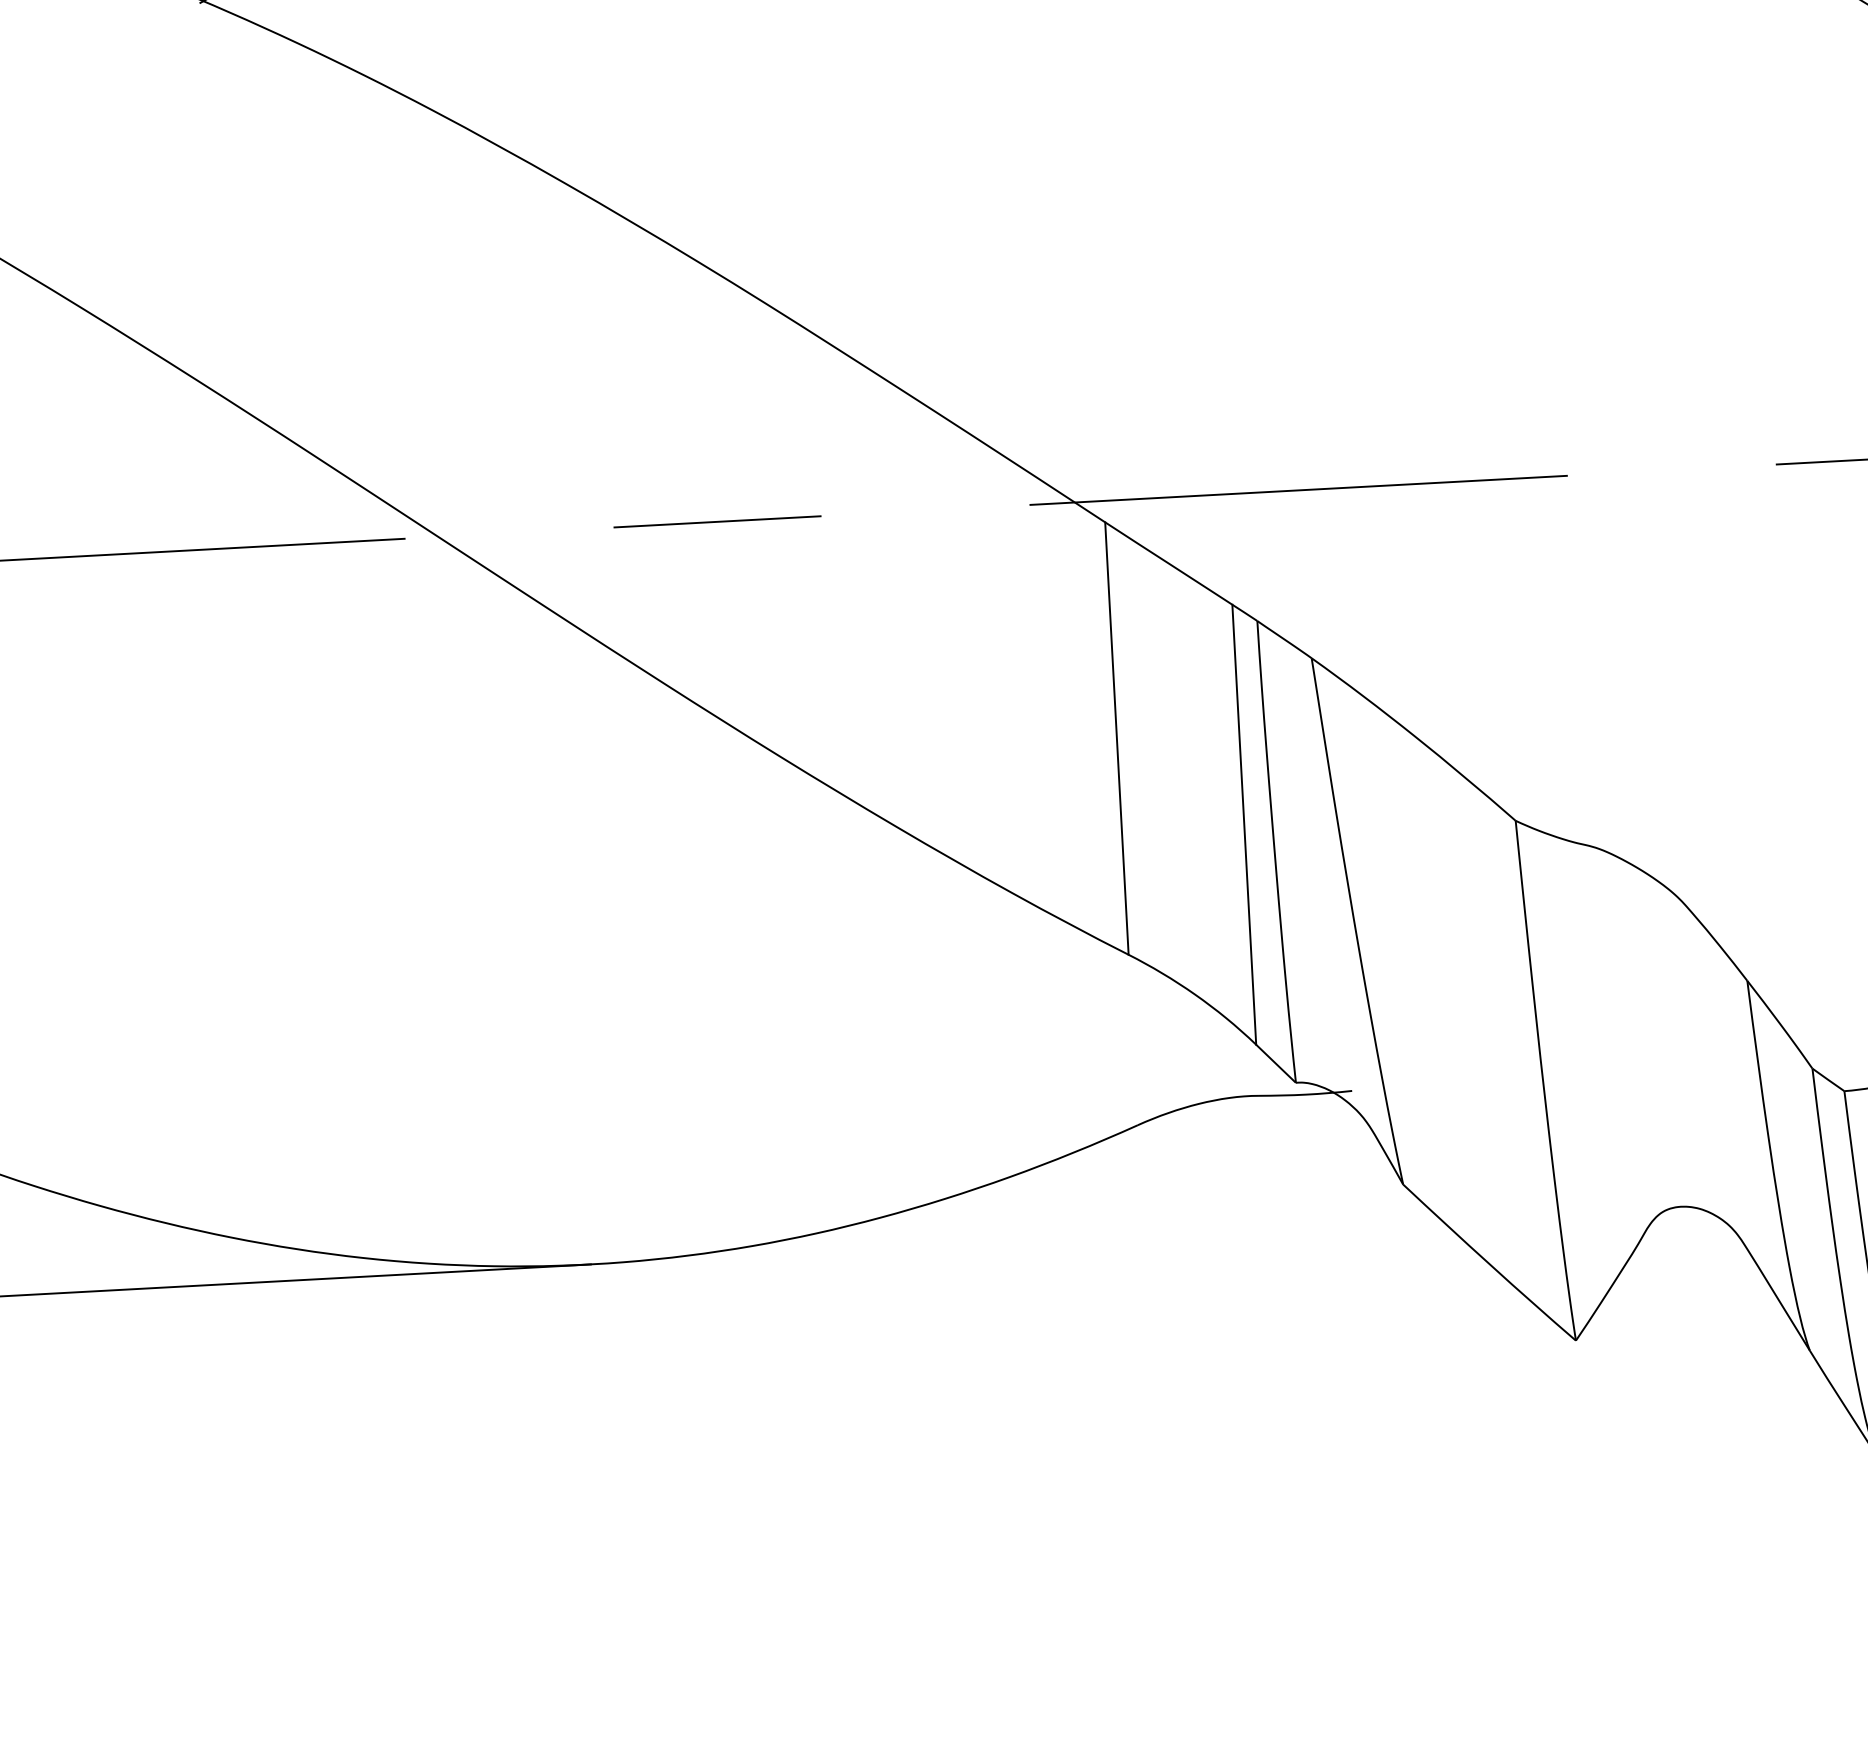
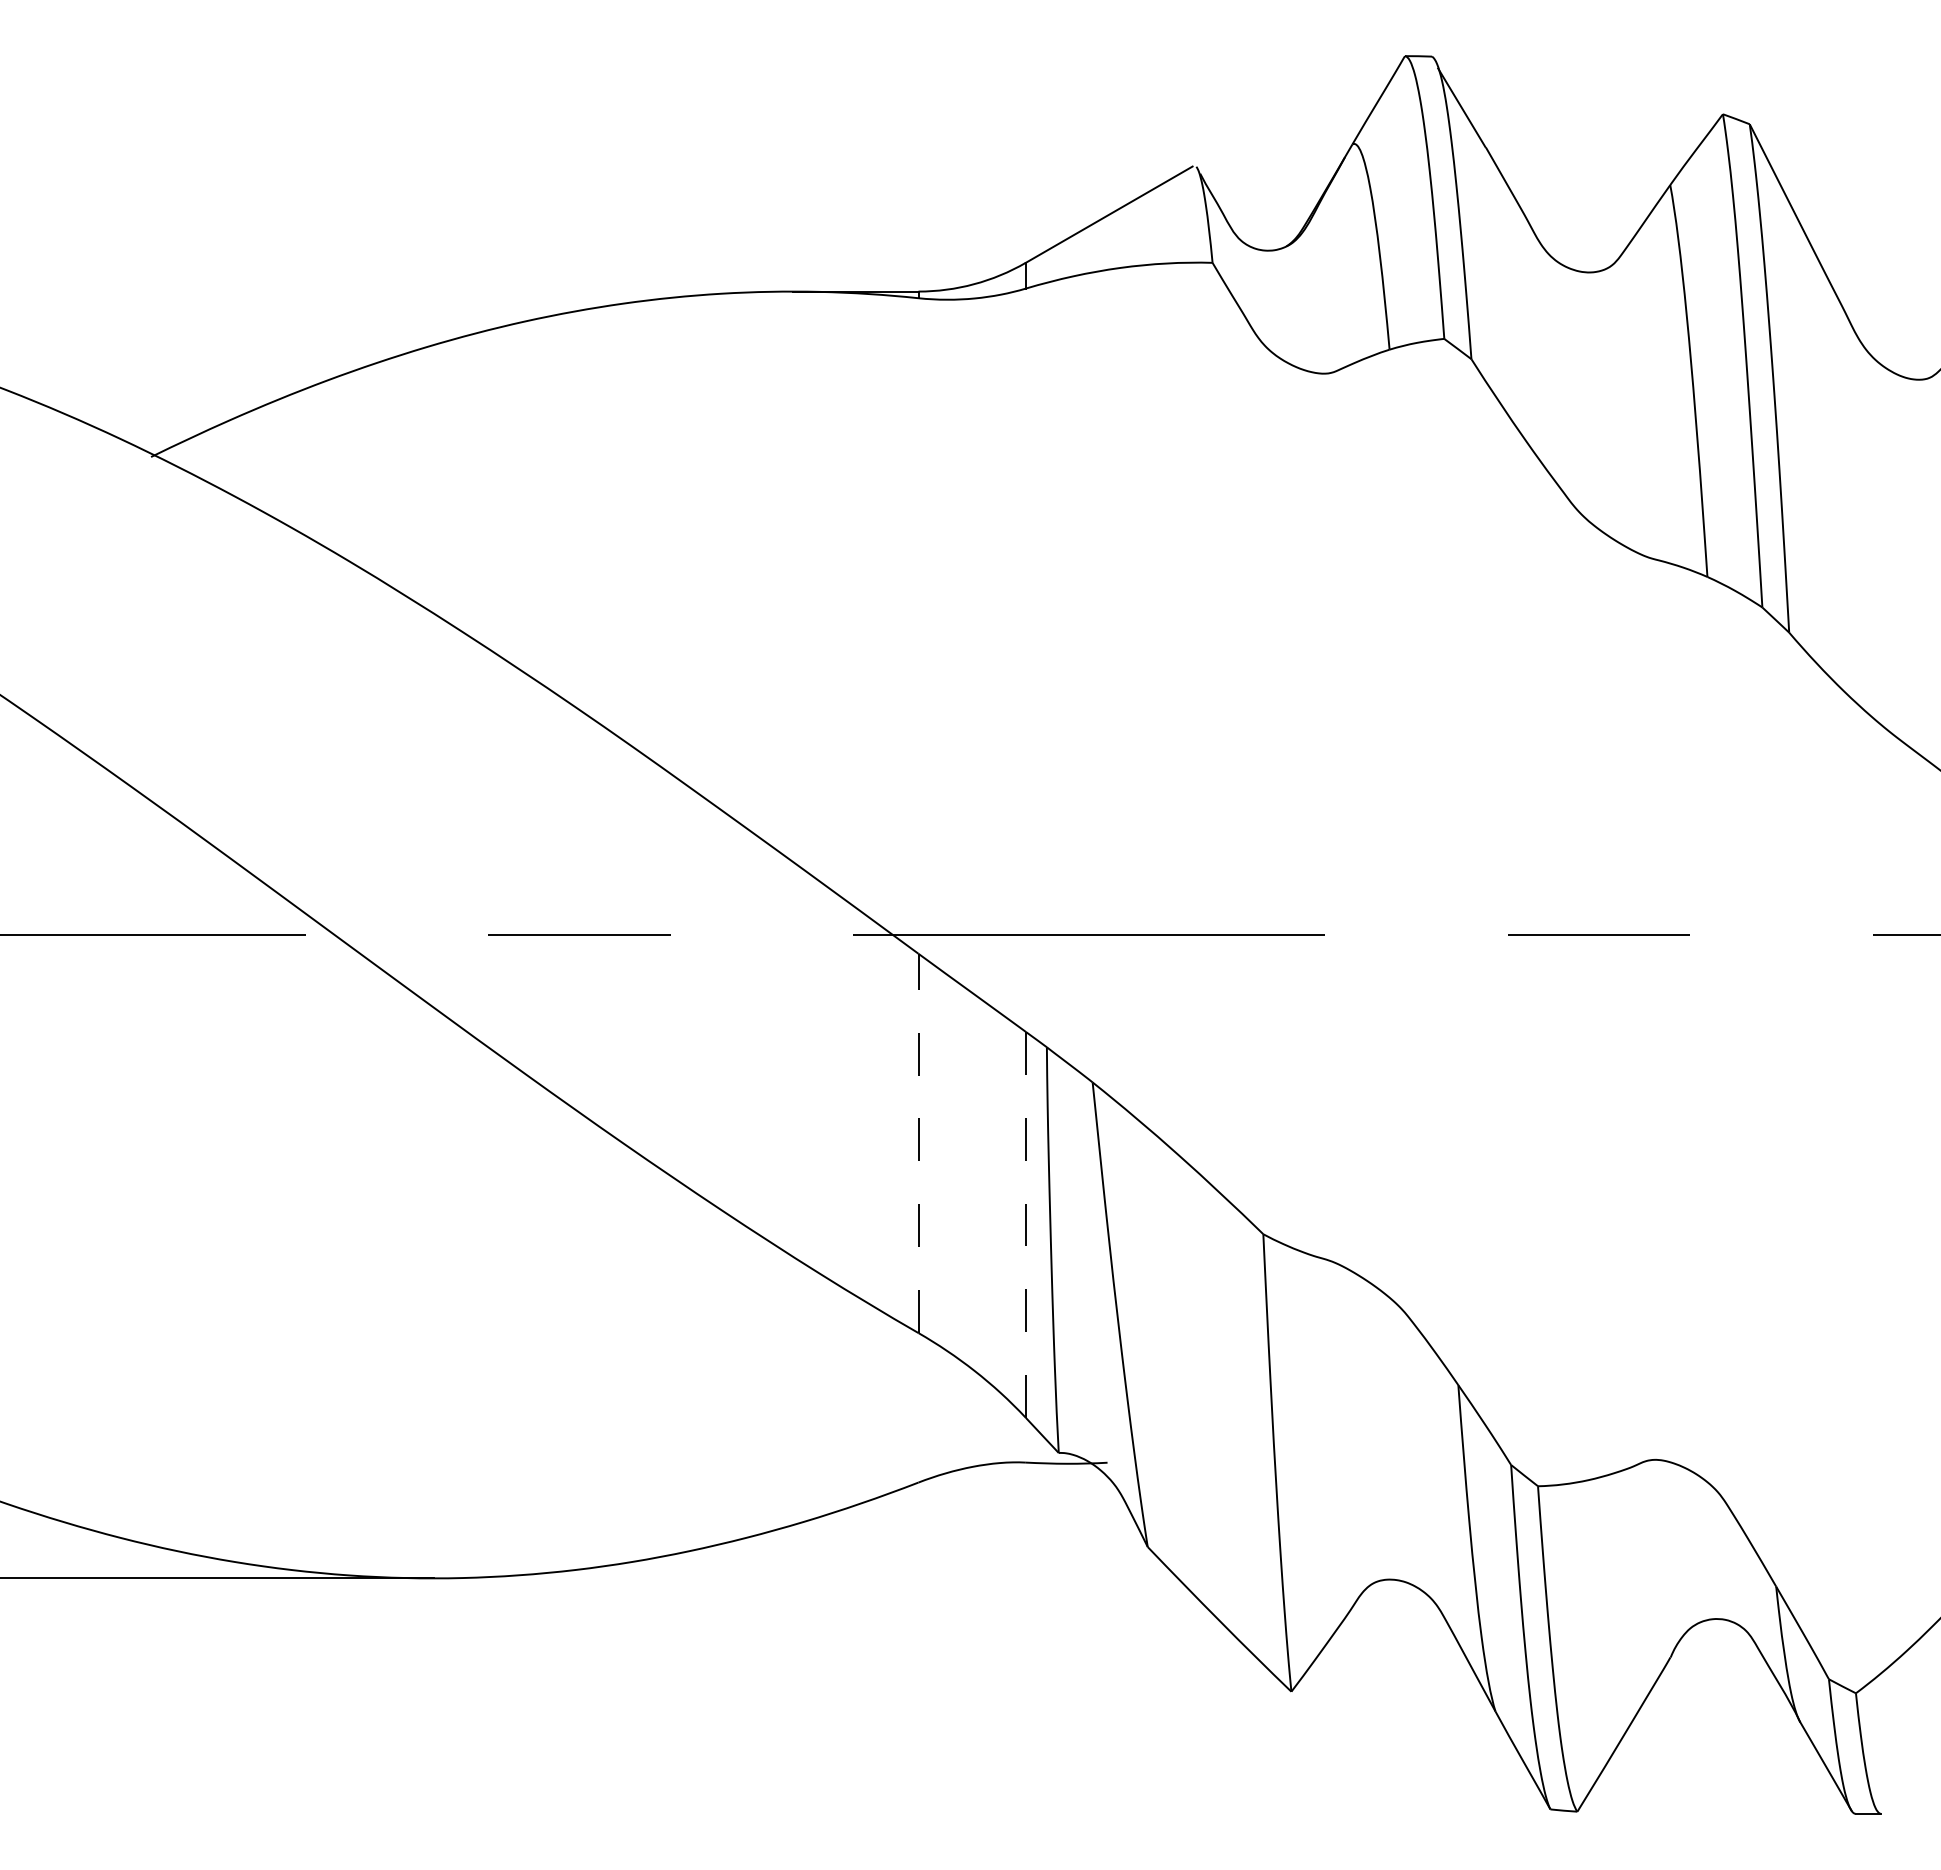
line: (1116, 738) -> (918, 1143), solid -> dashed
line: (1243, 824) -> (1025, 1224), solid -> dashed

